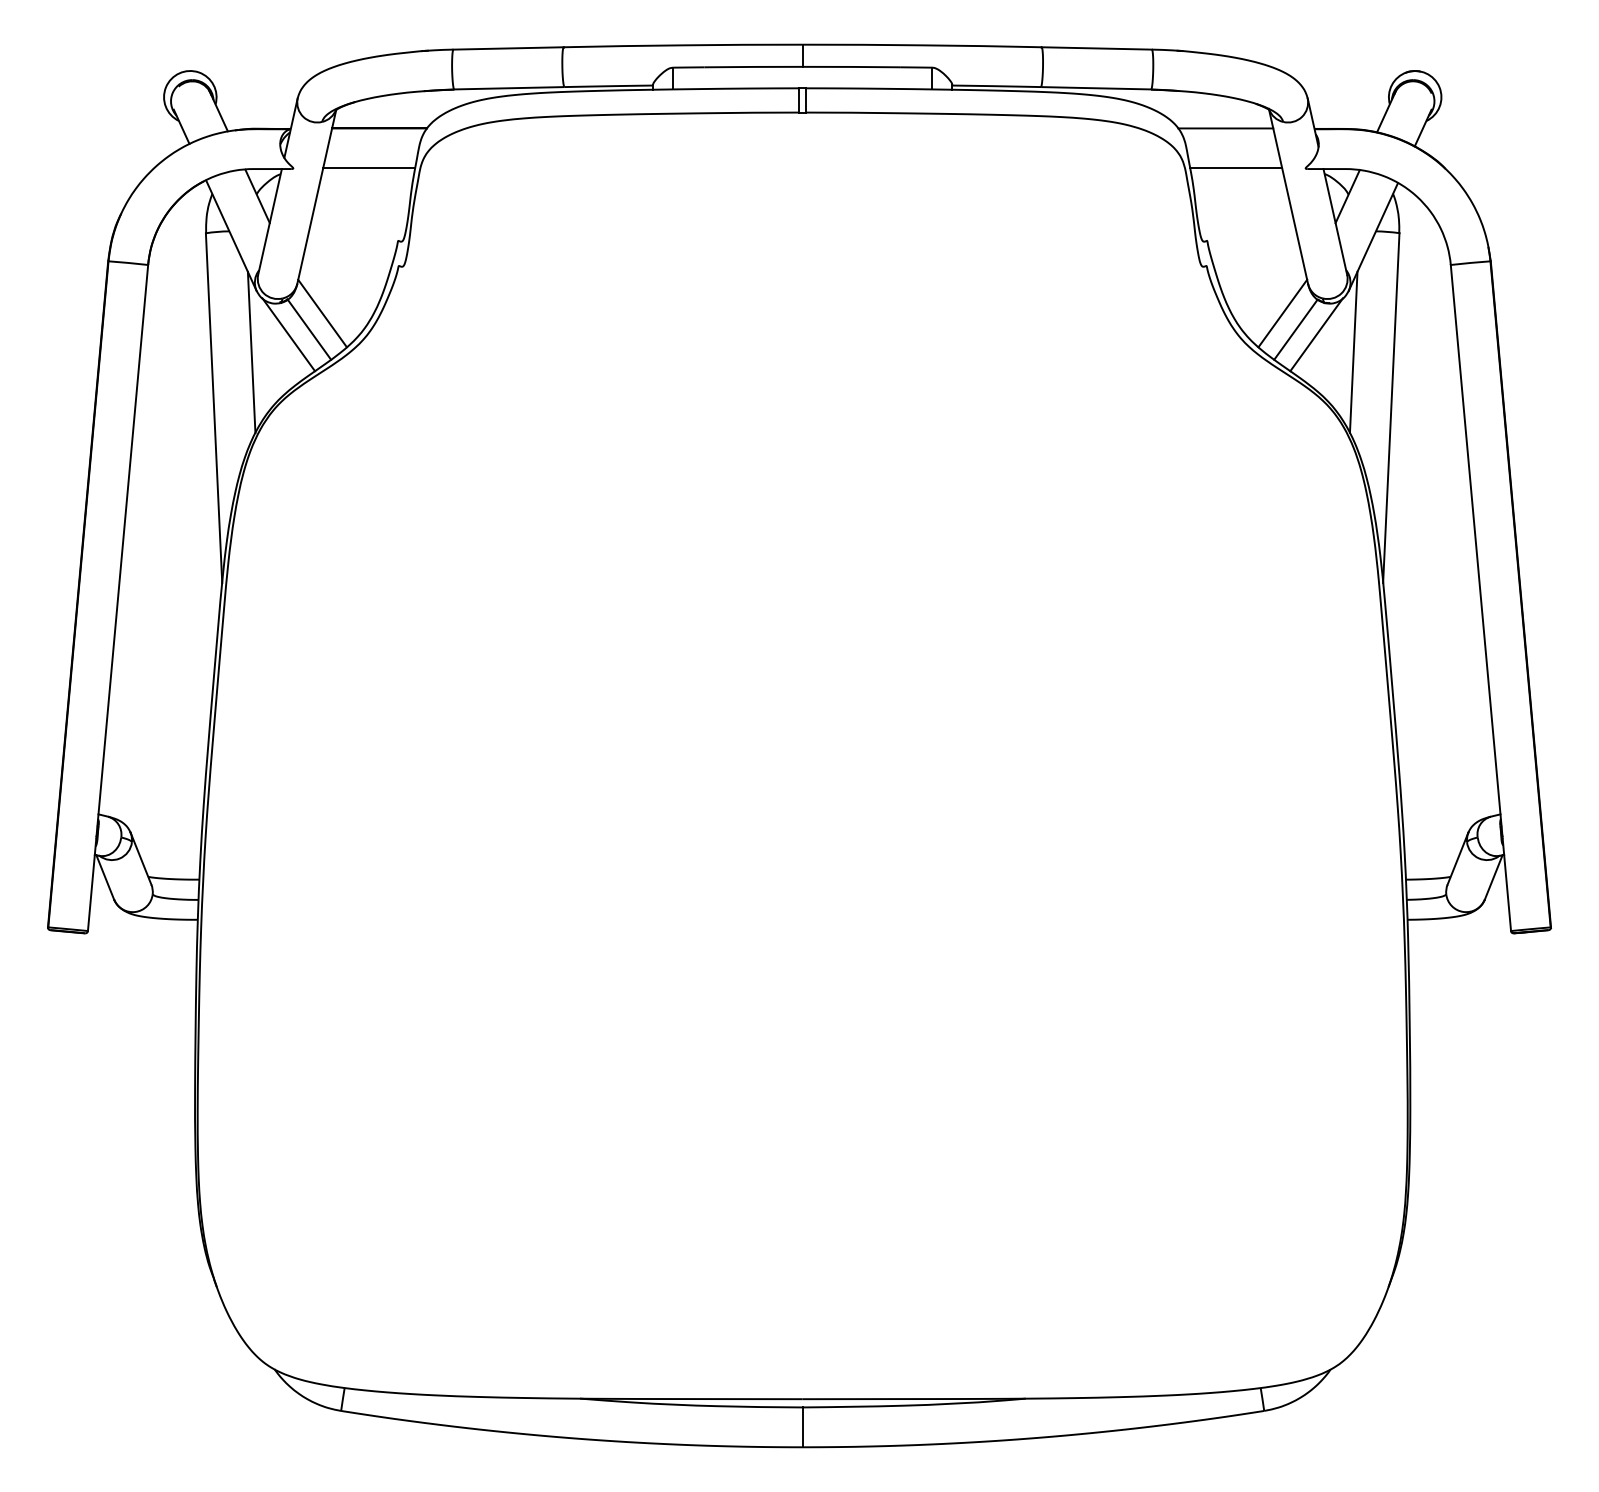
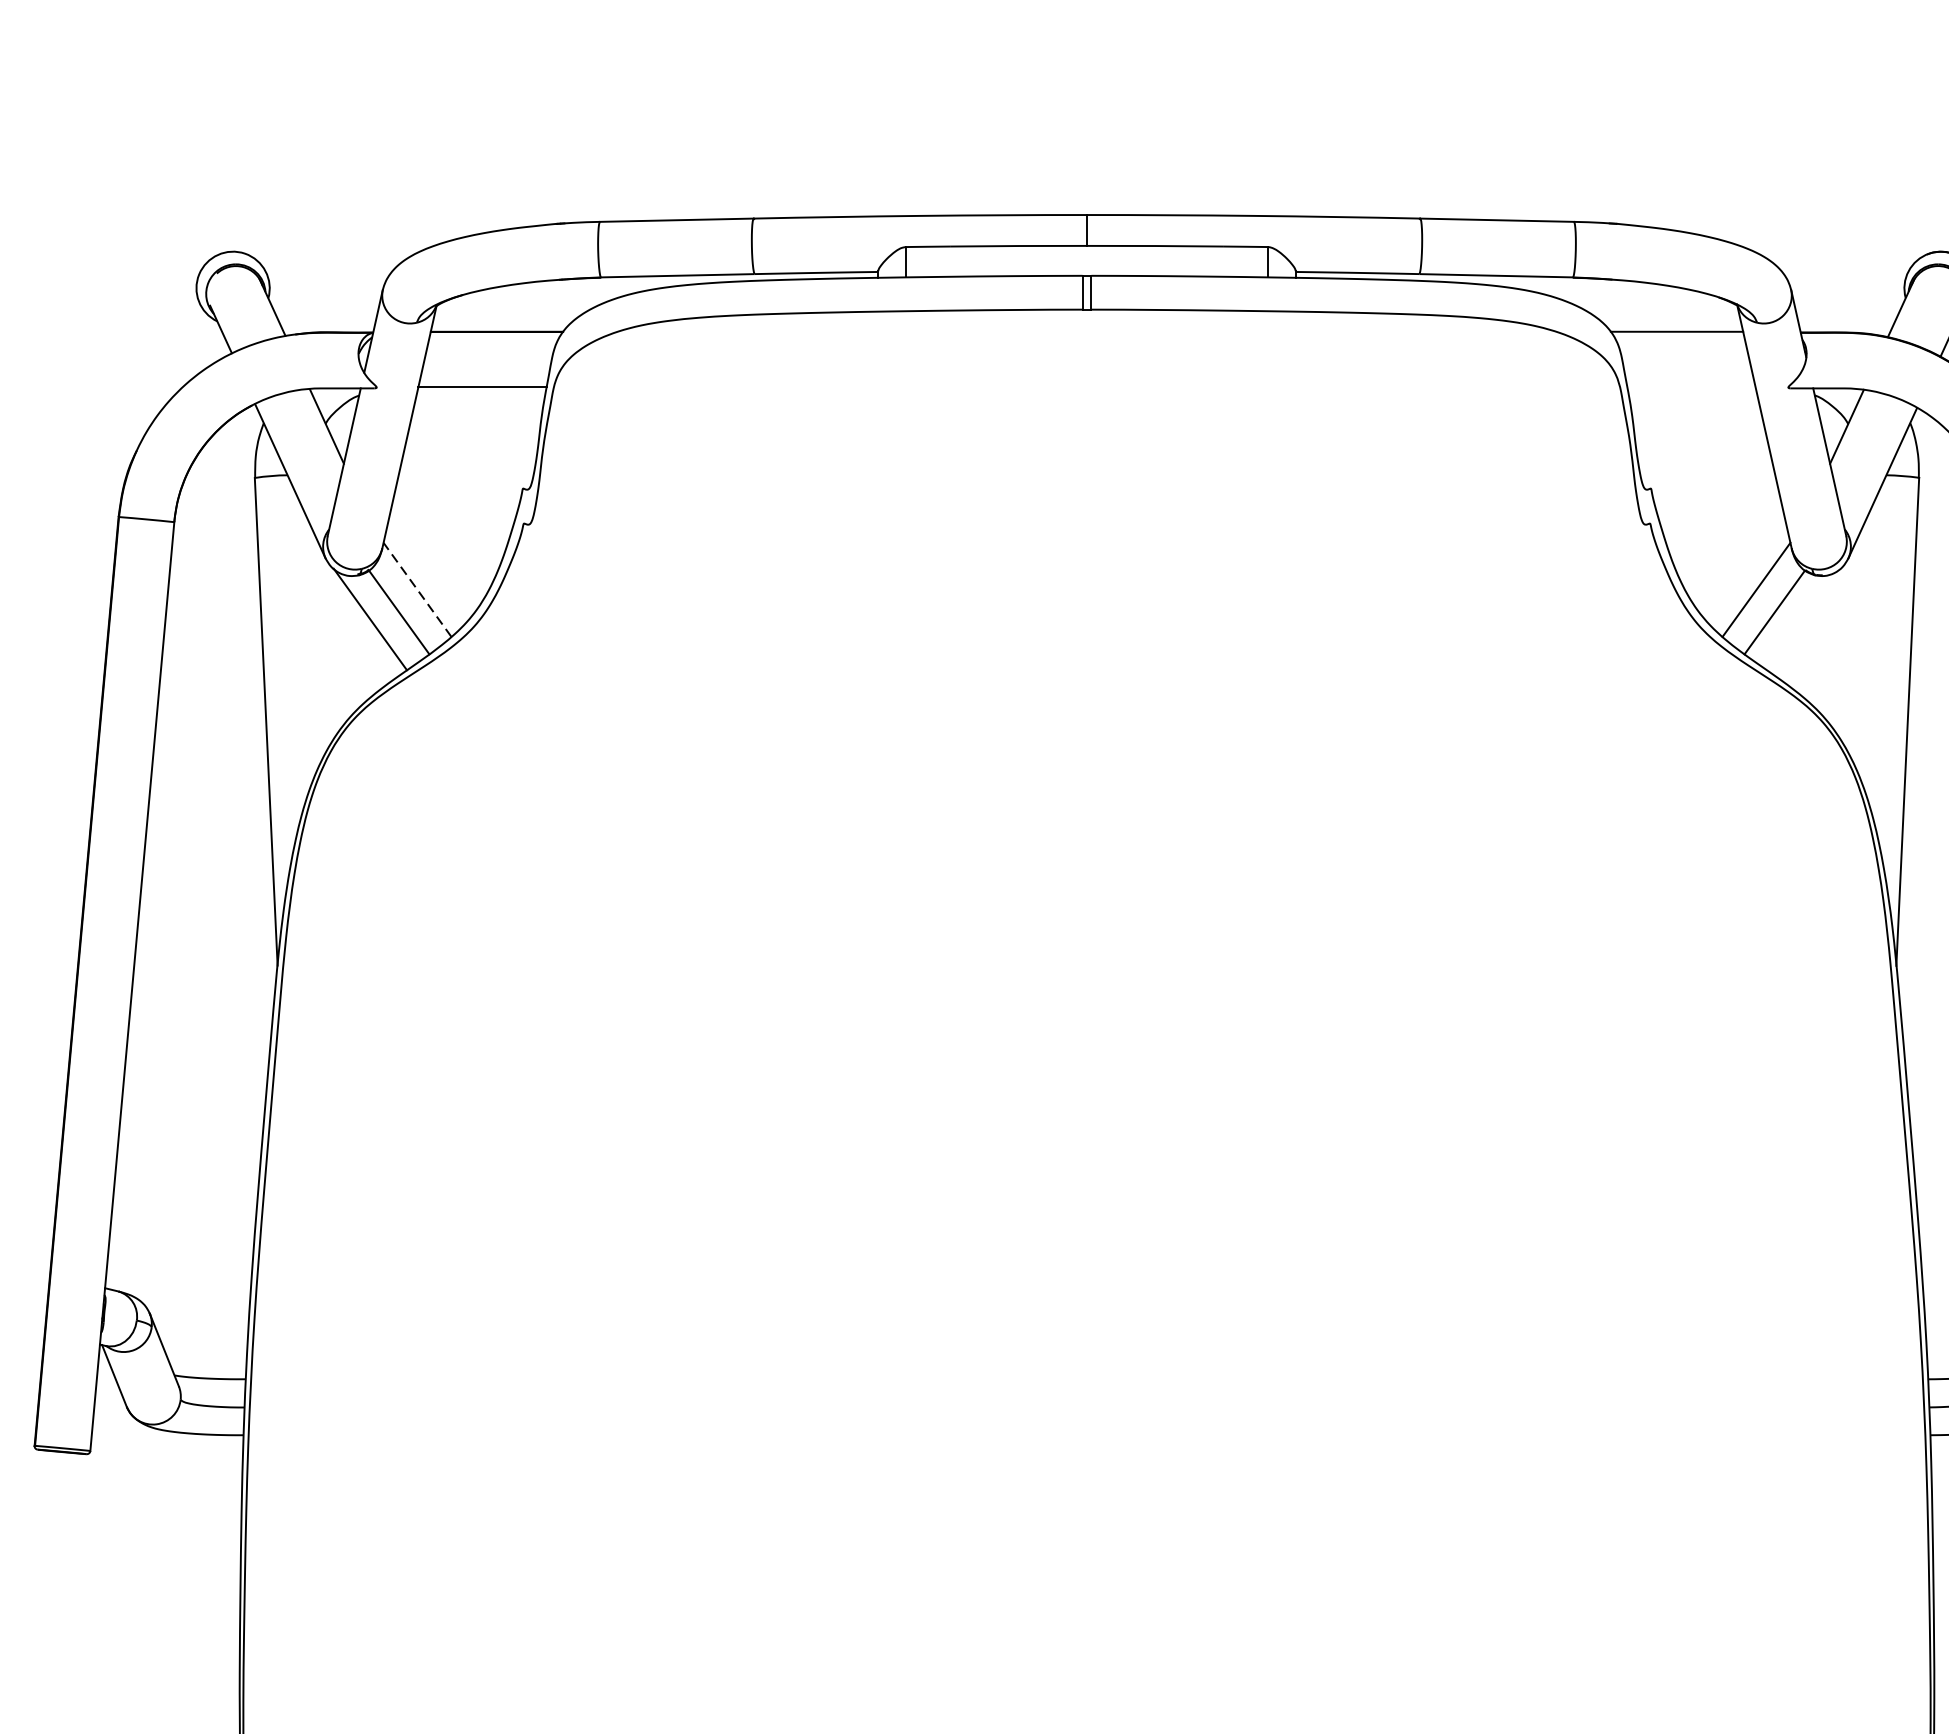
line: (1236, 168) -> (1691, 387), removed
line: (322, 313) -> (417, 589), solid -> dashed
line: (1316, 334) -> (1803, 619), removed
line: (1353, 351) -> (1855, 642), removed
line: (251, 352) -> (318, 644), removed

